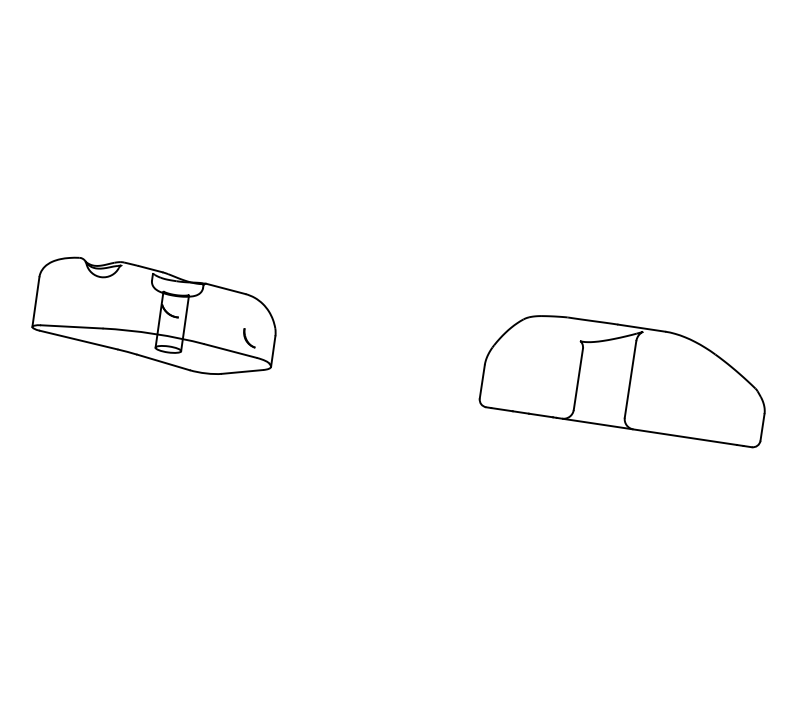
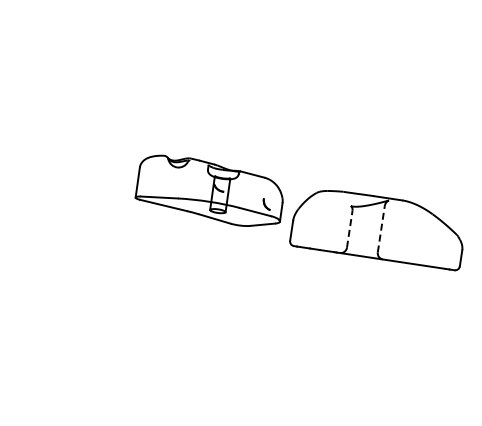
part: (152, 315) -> (208, 190), moved
line: (630, 378) -> (381, 228), solid -> dashed
line: (577, 379) -> (349, 229), solid -> dashed

